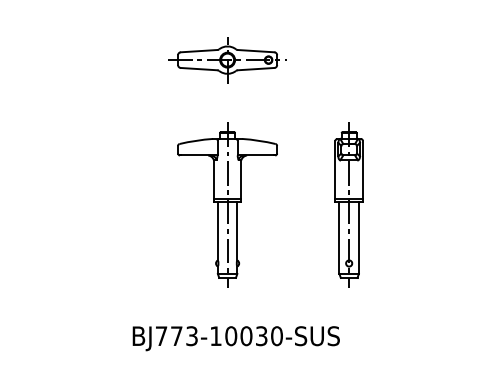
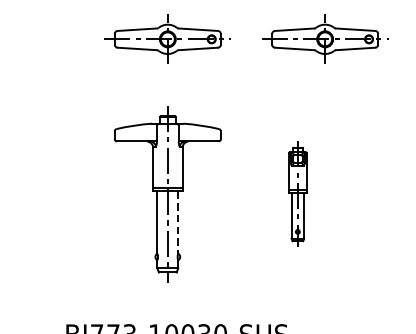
part: (374, 60) -> (325, 39), added
part: (348, 204) -> (297, 193), size x0.6
line: (237, 231) -> (178, 222), solid -> dashed

